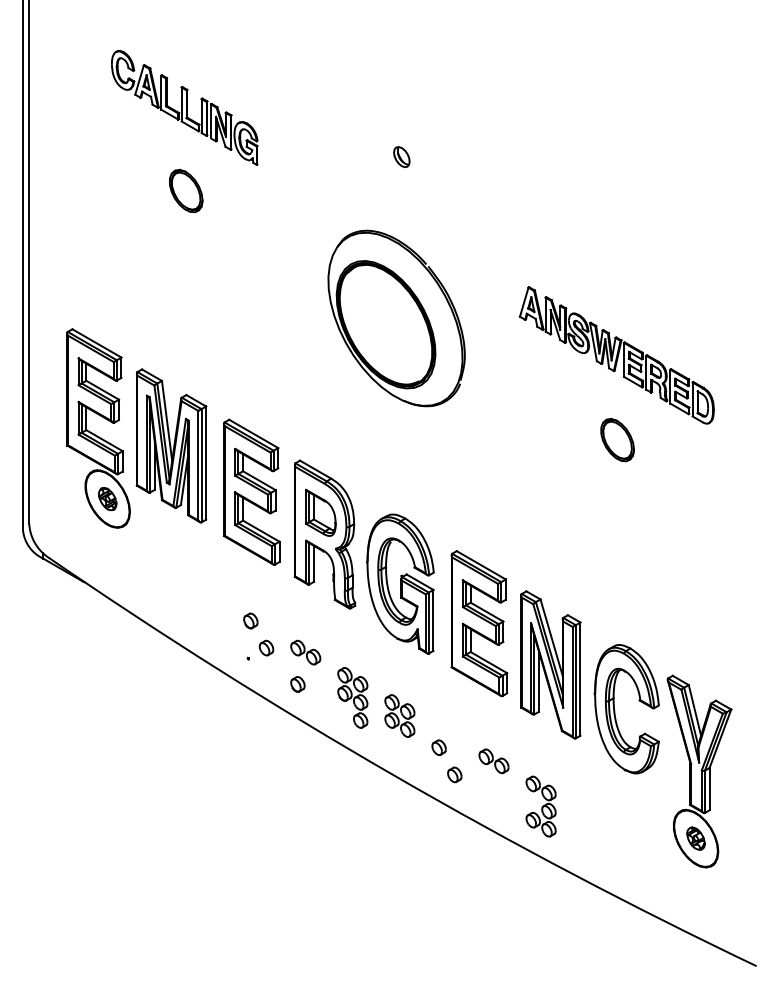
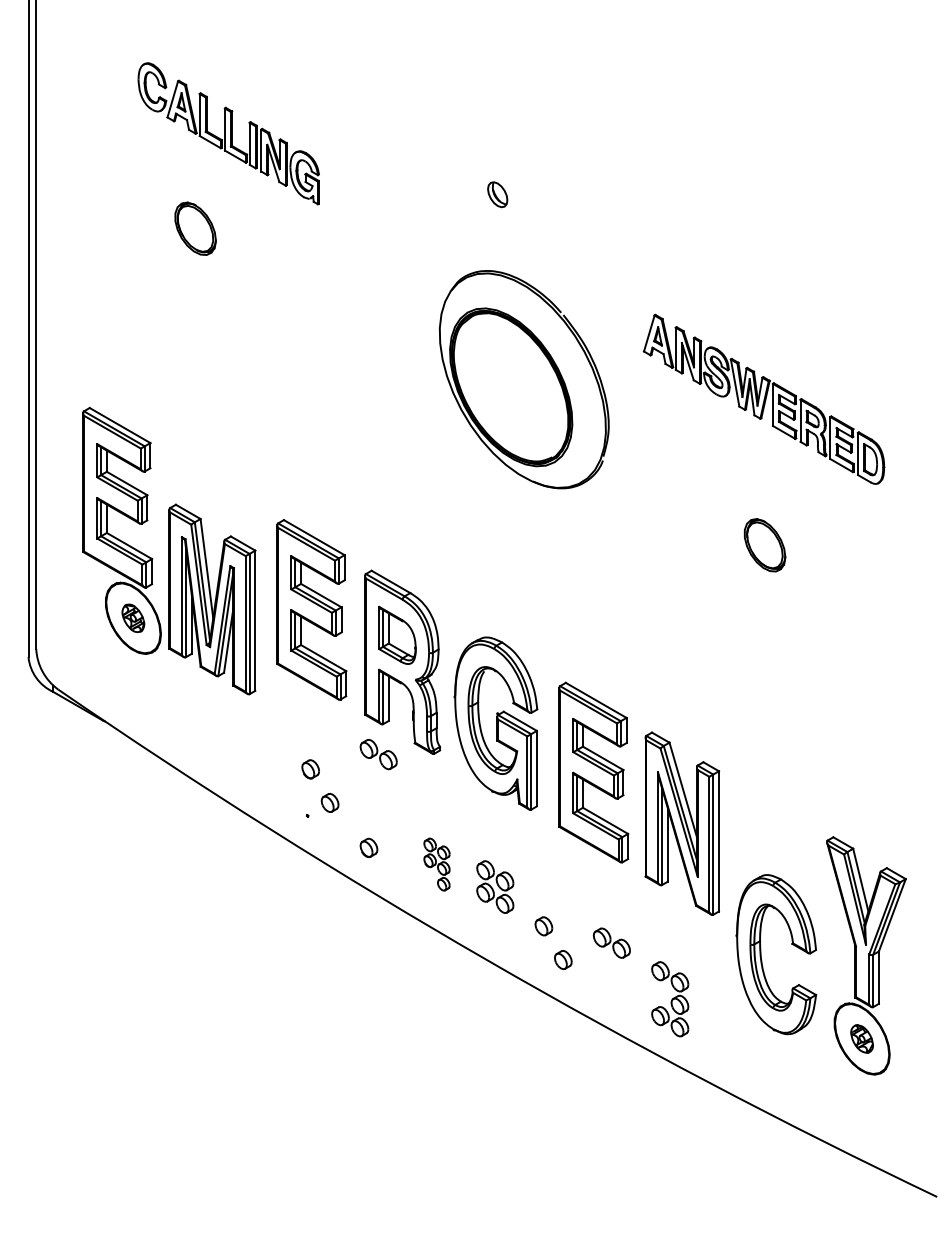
part: (186, 190) -> (195, 228), moved
part: (396, 318) -> (524, 379), moved
part: (617, 354) -> (764, 398), moved
part: (171, 445) -> (212, 599), moved
part: (305, 652) -> (378, 754), moved
part: (352, 697) -> (436, 864), size x0.7
part: (614, 709) -> (761, 954), moved

